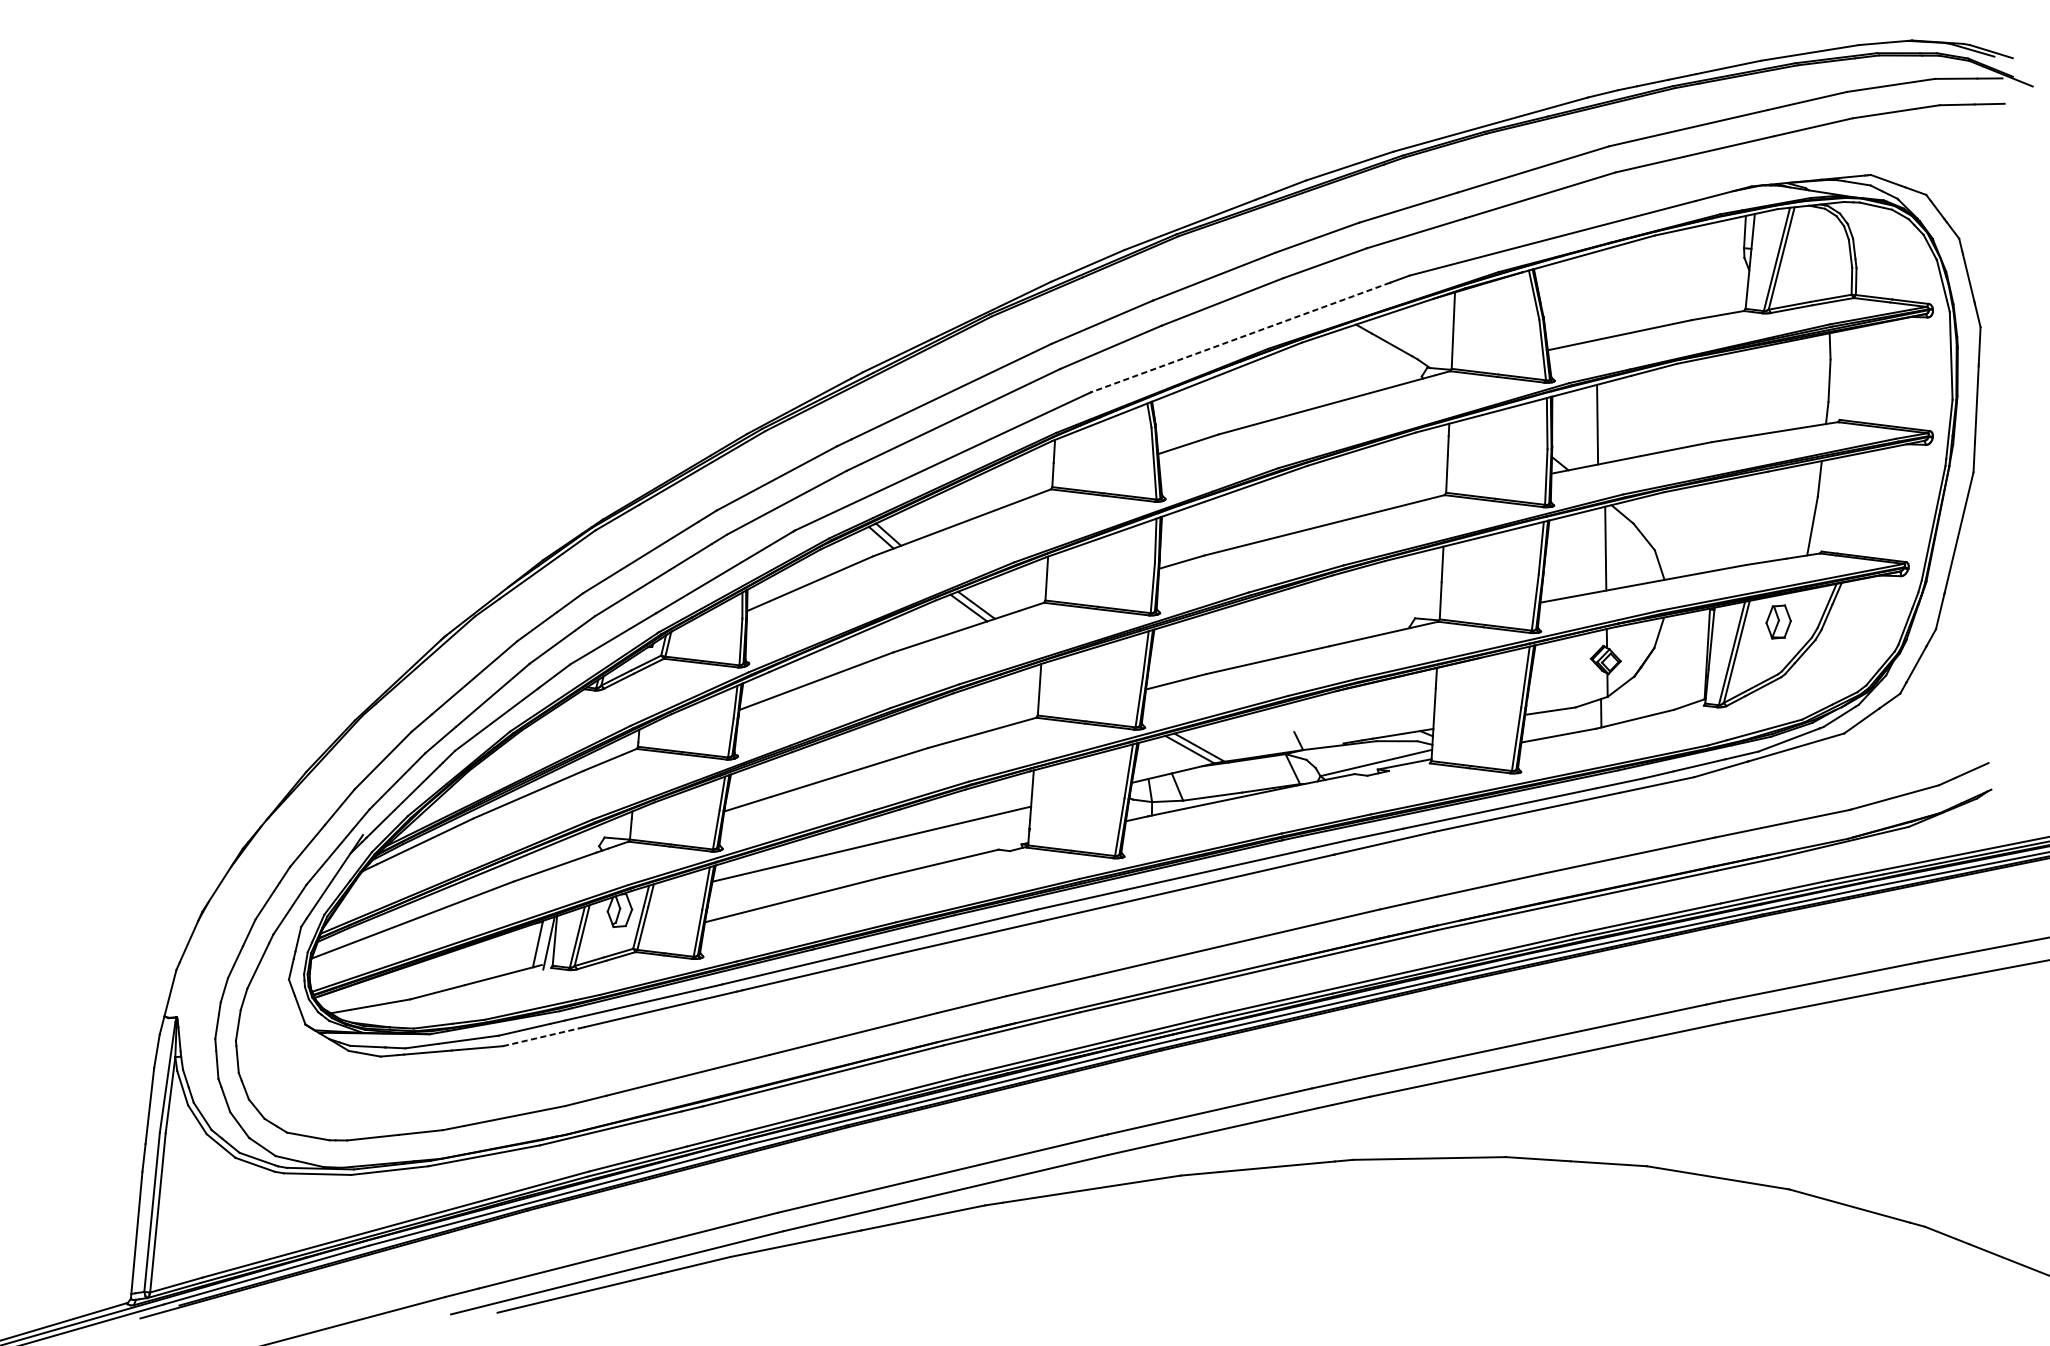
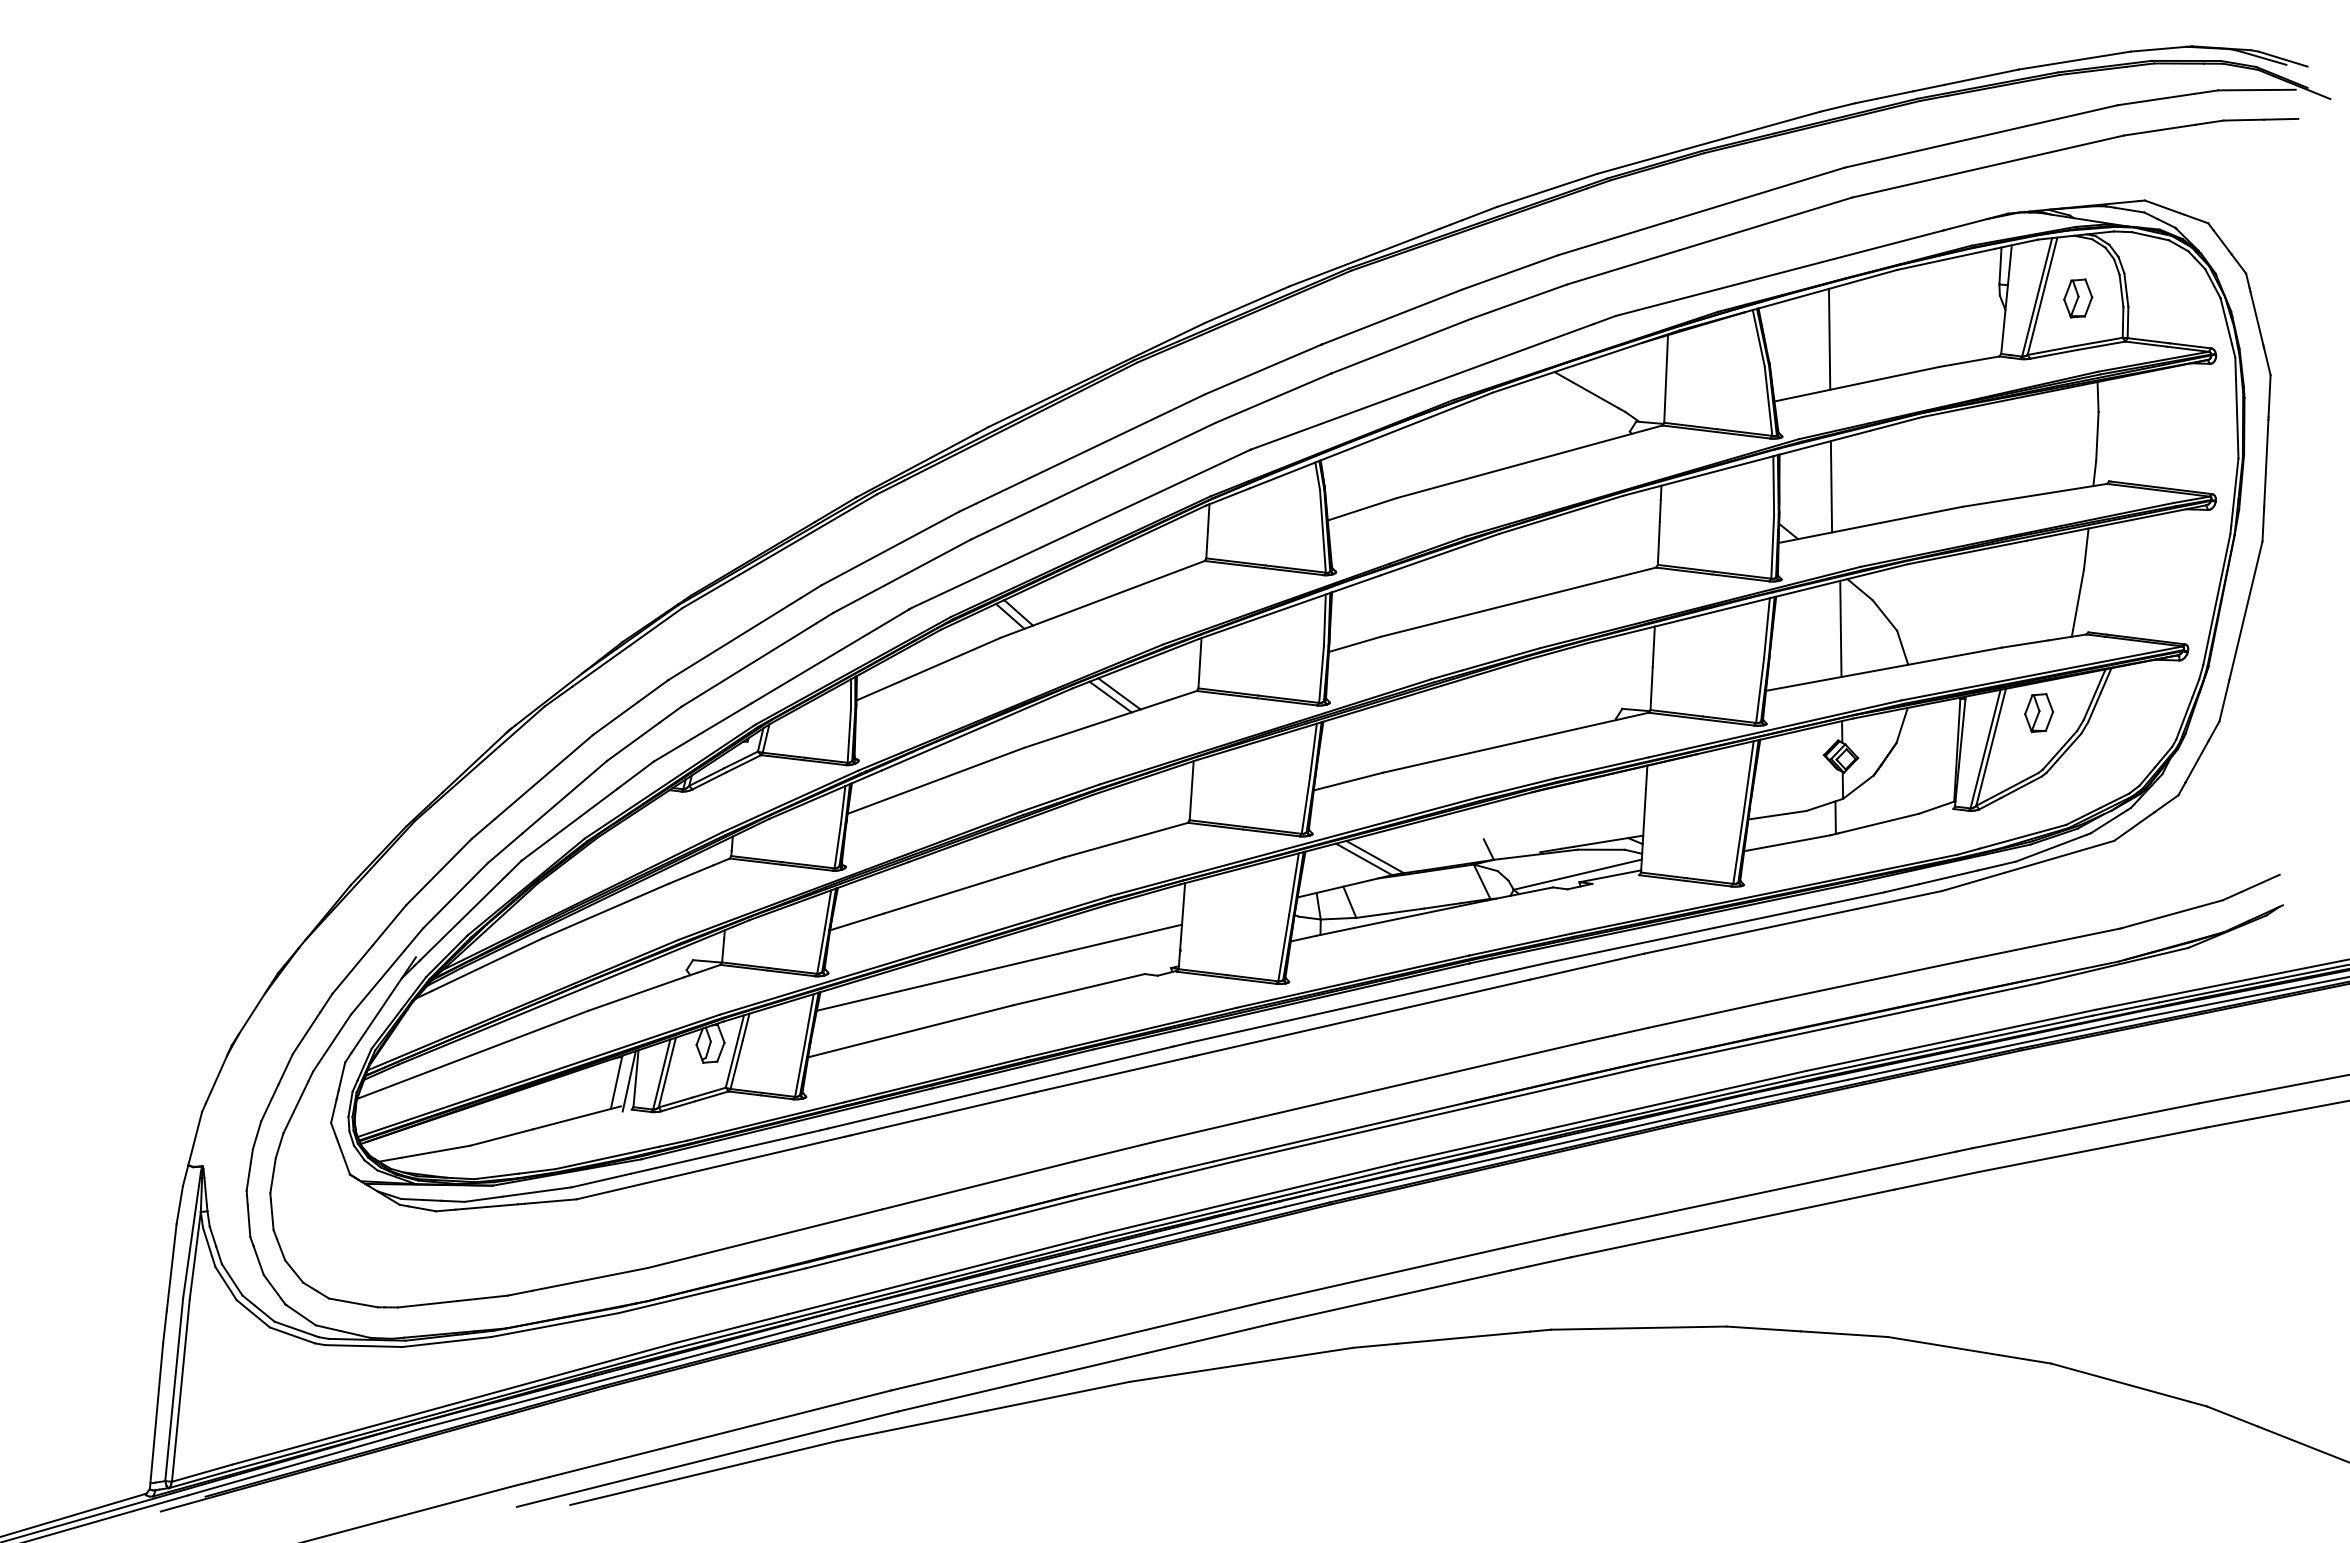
part: (1813, 260) -> (2078, 298), added
line: (1595, 295) -> (1829, 338), added
line: (1240, 337) -> (1422, 386), dashed -> solid
line: (541, 1037) -> (620, 1189), dashed -> solid

